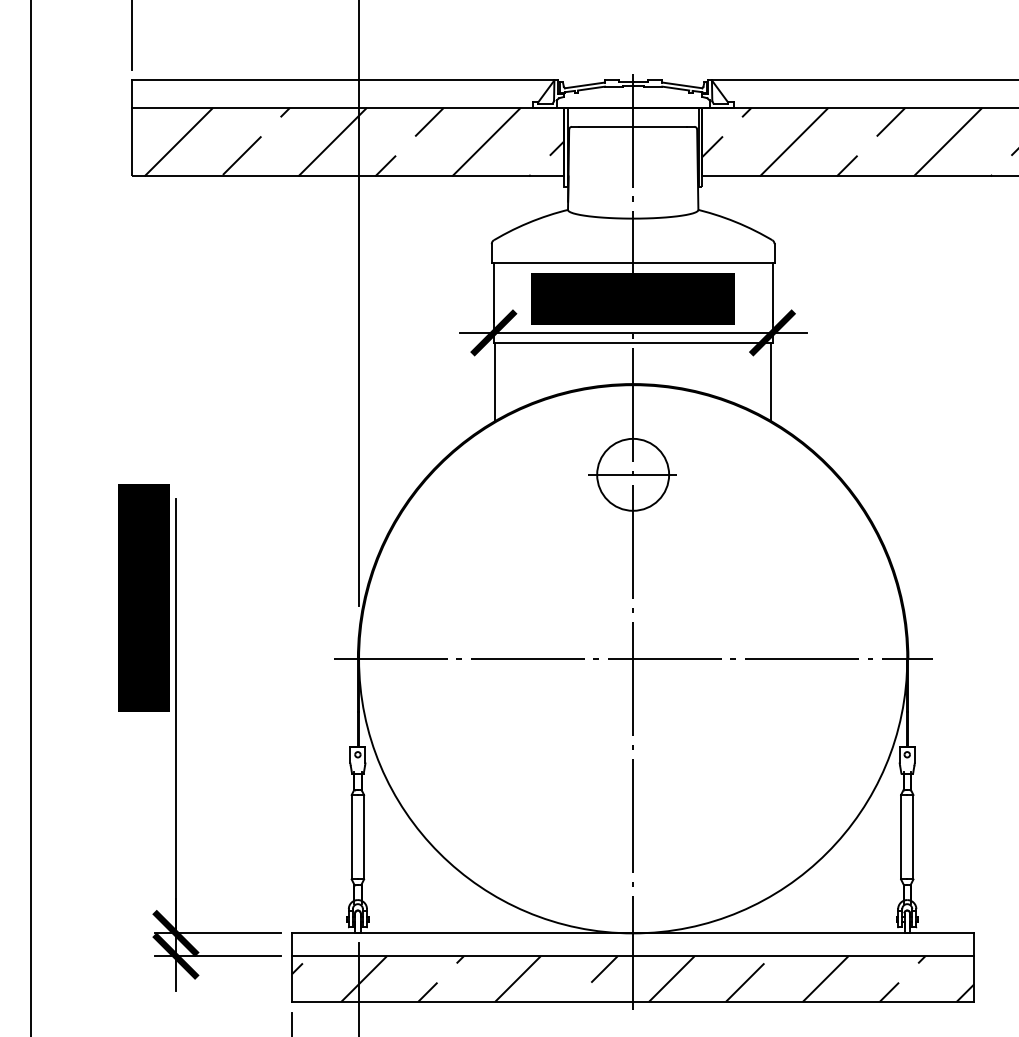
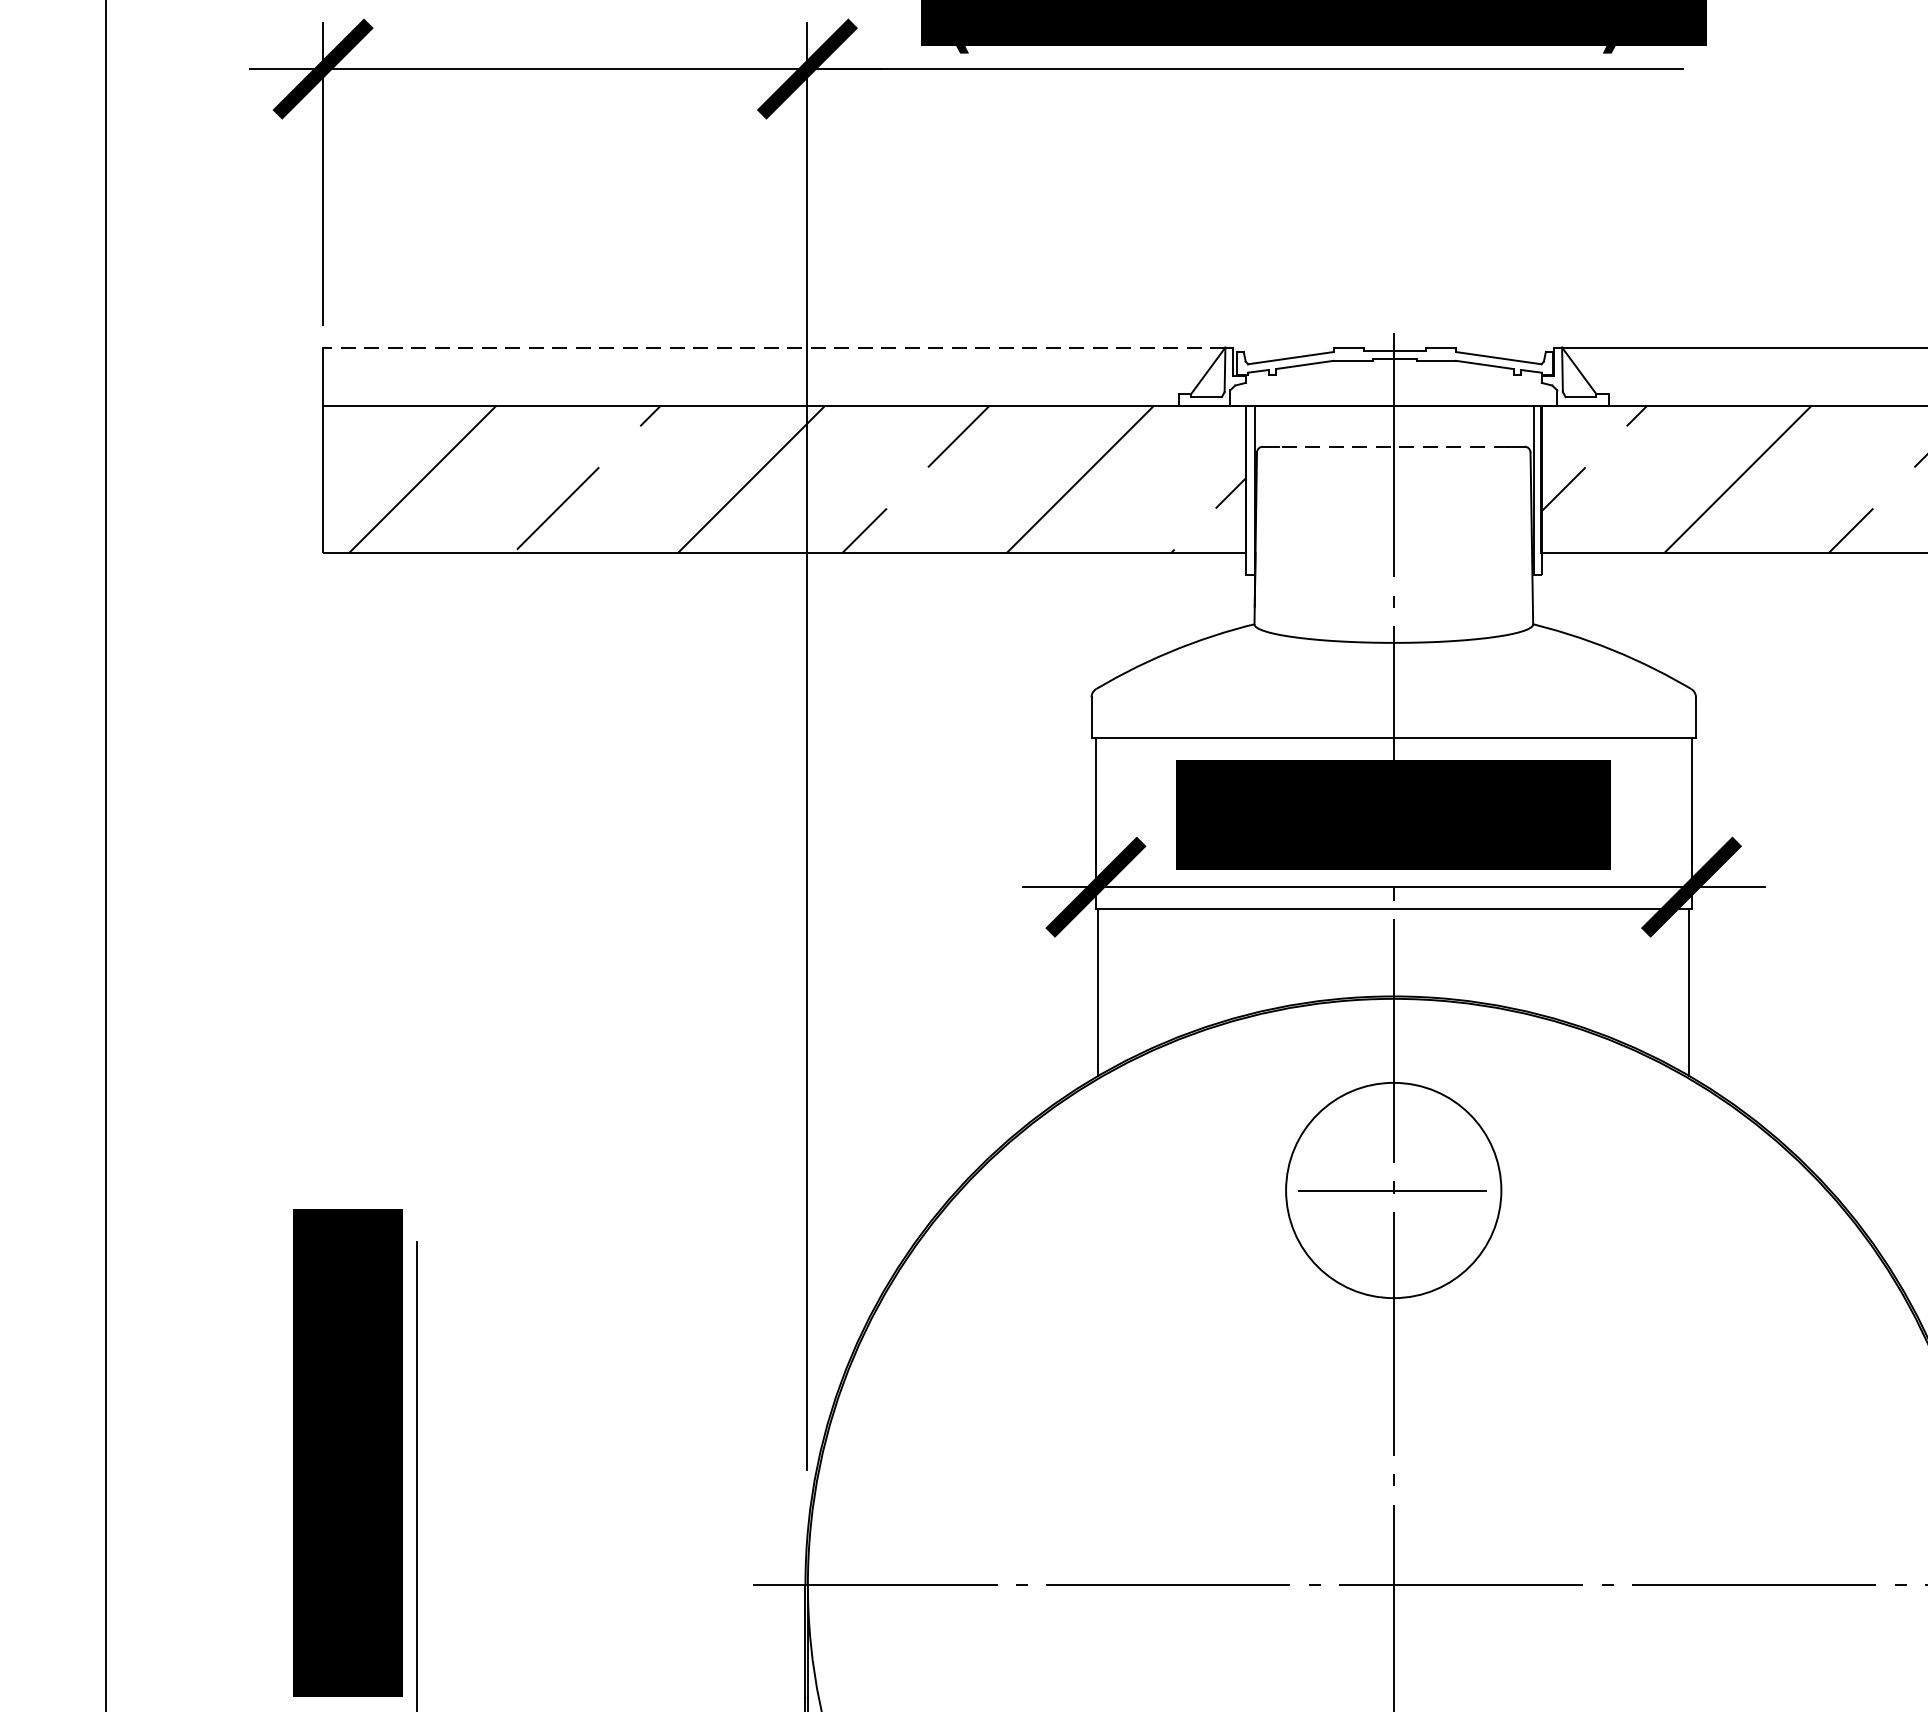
line: (342, 80) -> (772, 347), solid -> dashed
line: (633, 126) -> (1394, 445), solid -> dashed
circle: (633, 474) -> (1394, 1189), size x1.4

